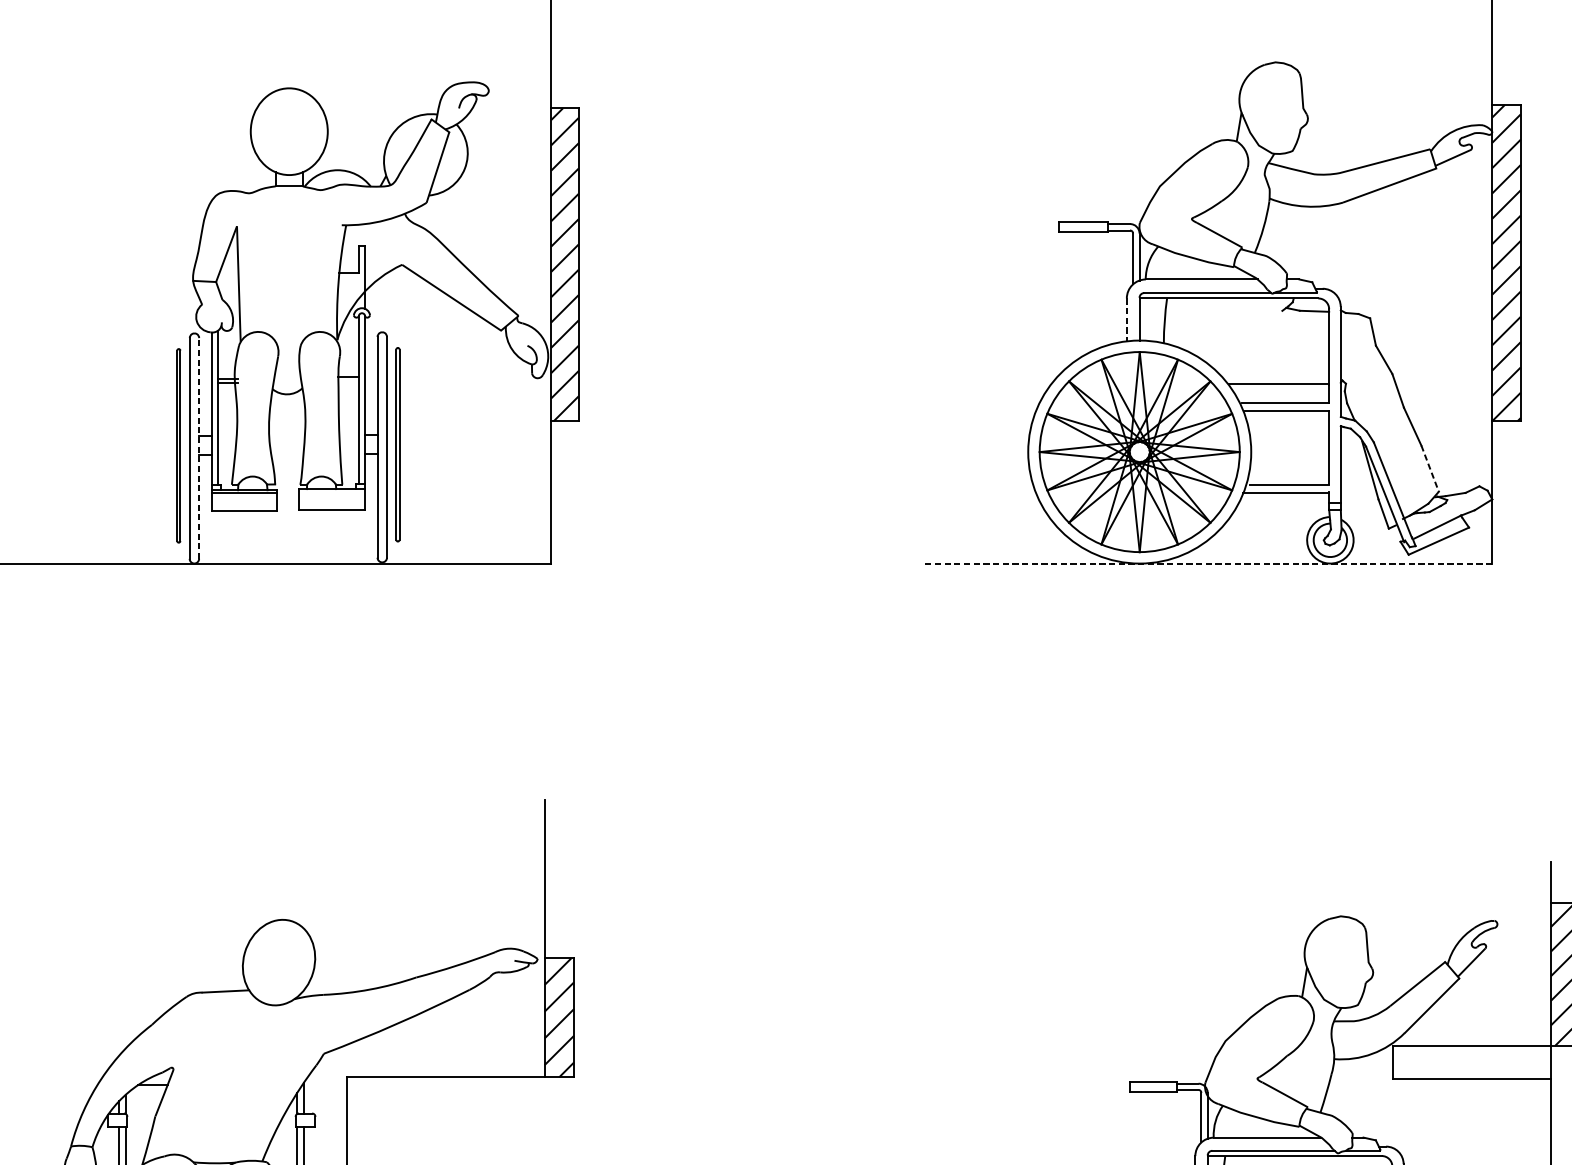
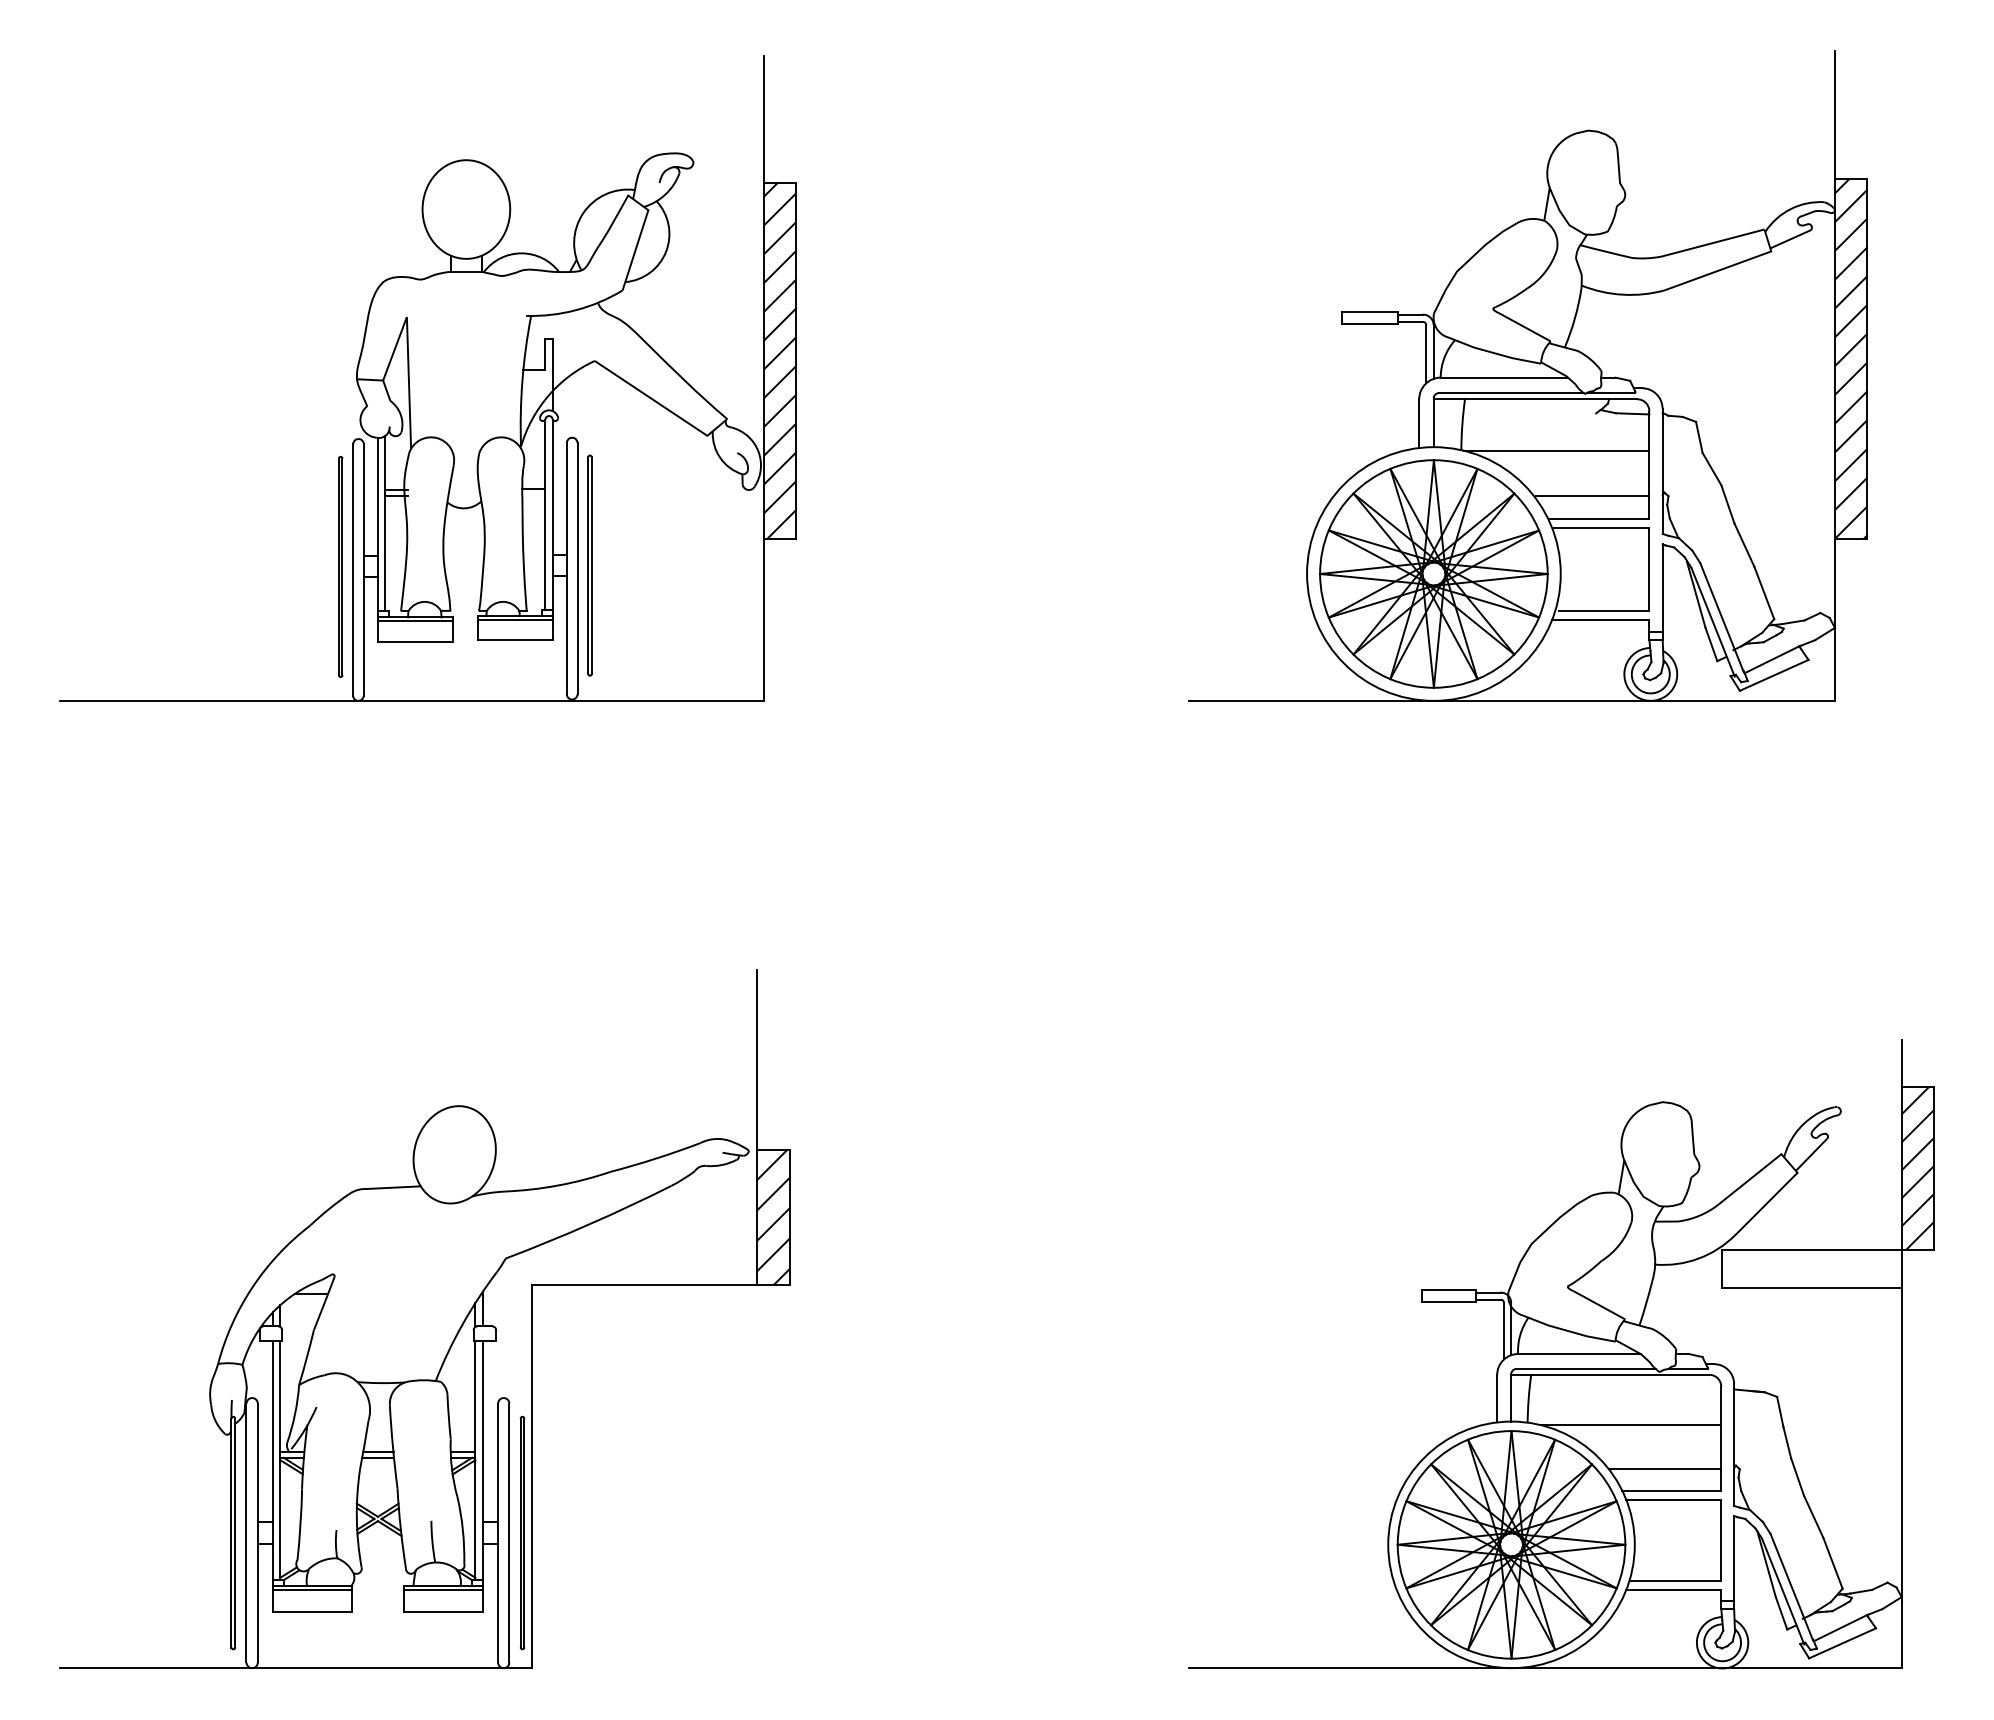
line: (1127, 319) -> (1419, 423), dashed -> solid
line: (1247, 343) -> (1556, 450), added
line: (198, 448) -> (363, 570), dashed -> solid
line: (1430, 469) -> (1764, 593), dashed -> solid
line: (331, 492) -> (514, 619), added
line: (1207, 563) -> (1511, 700), dashed -> solid

